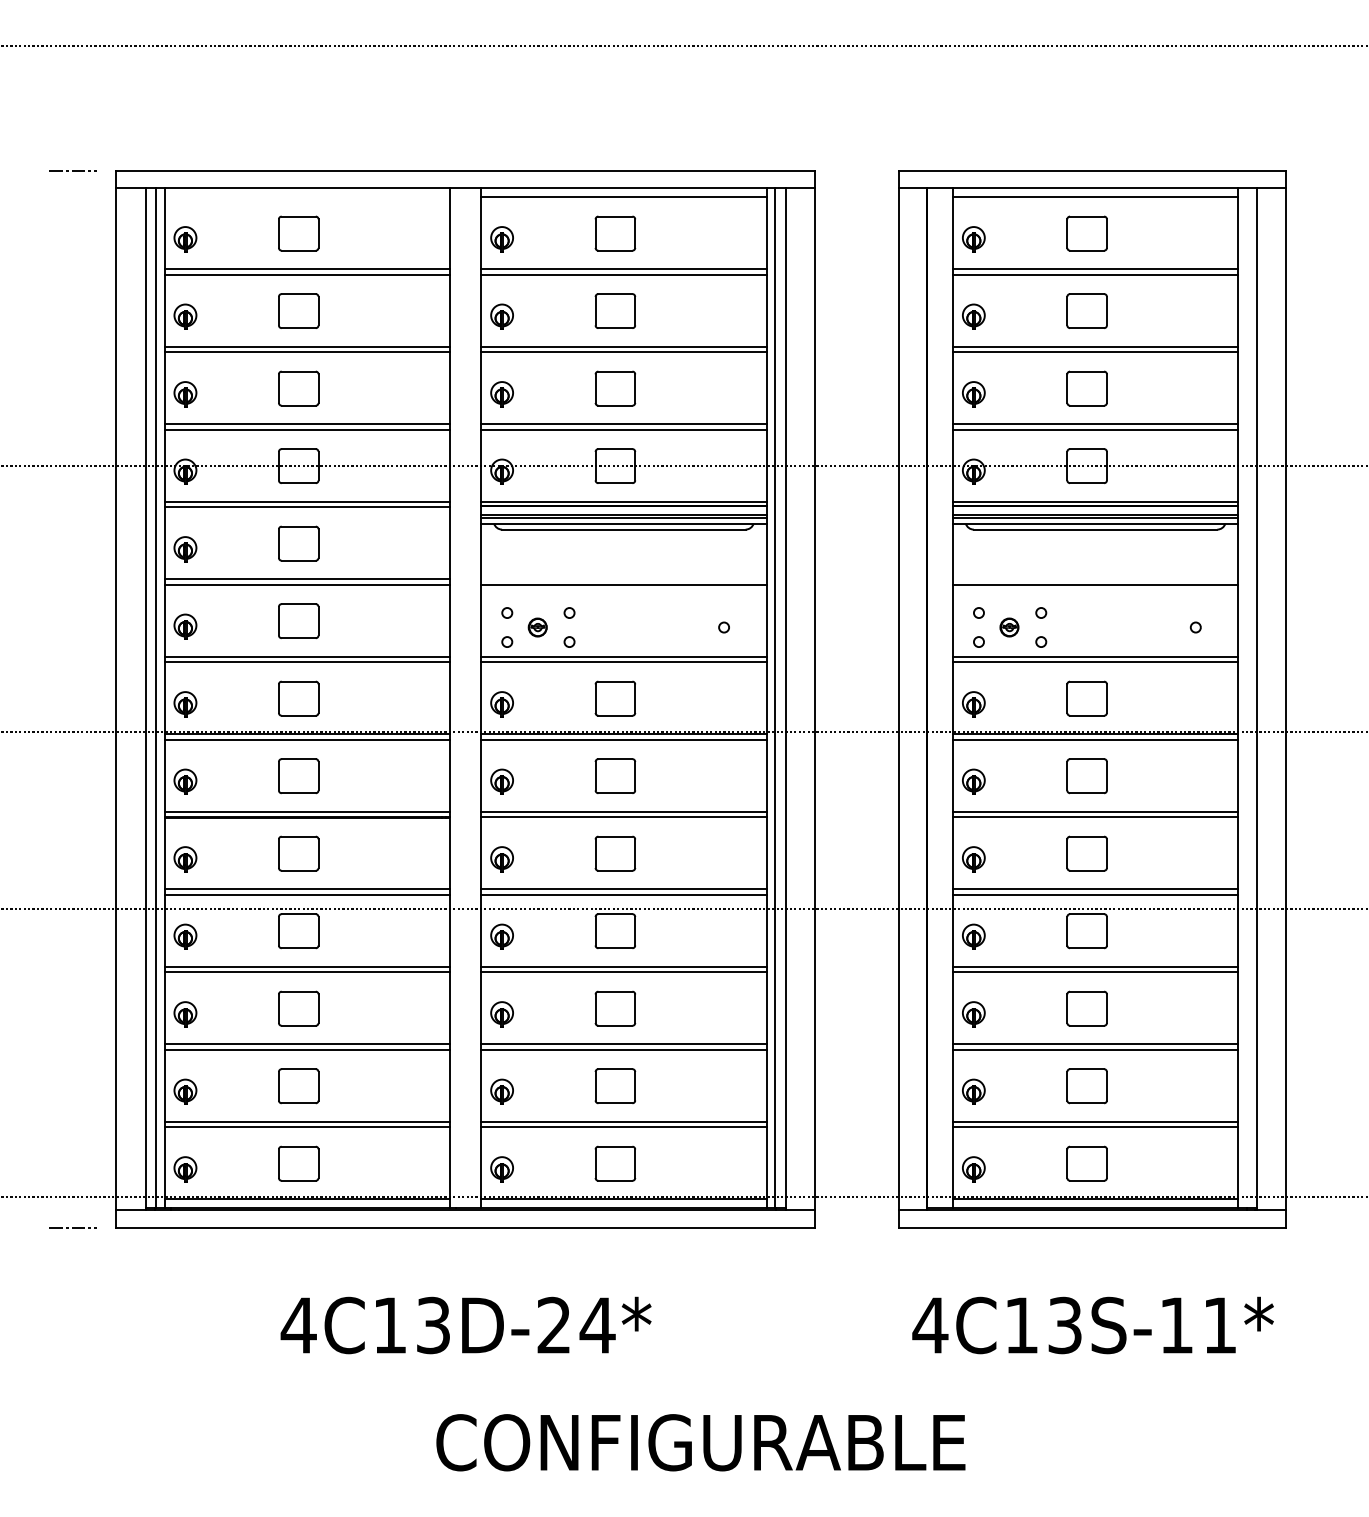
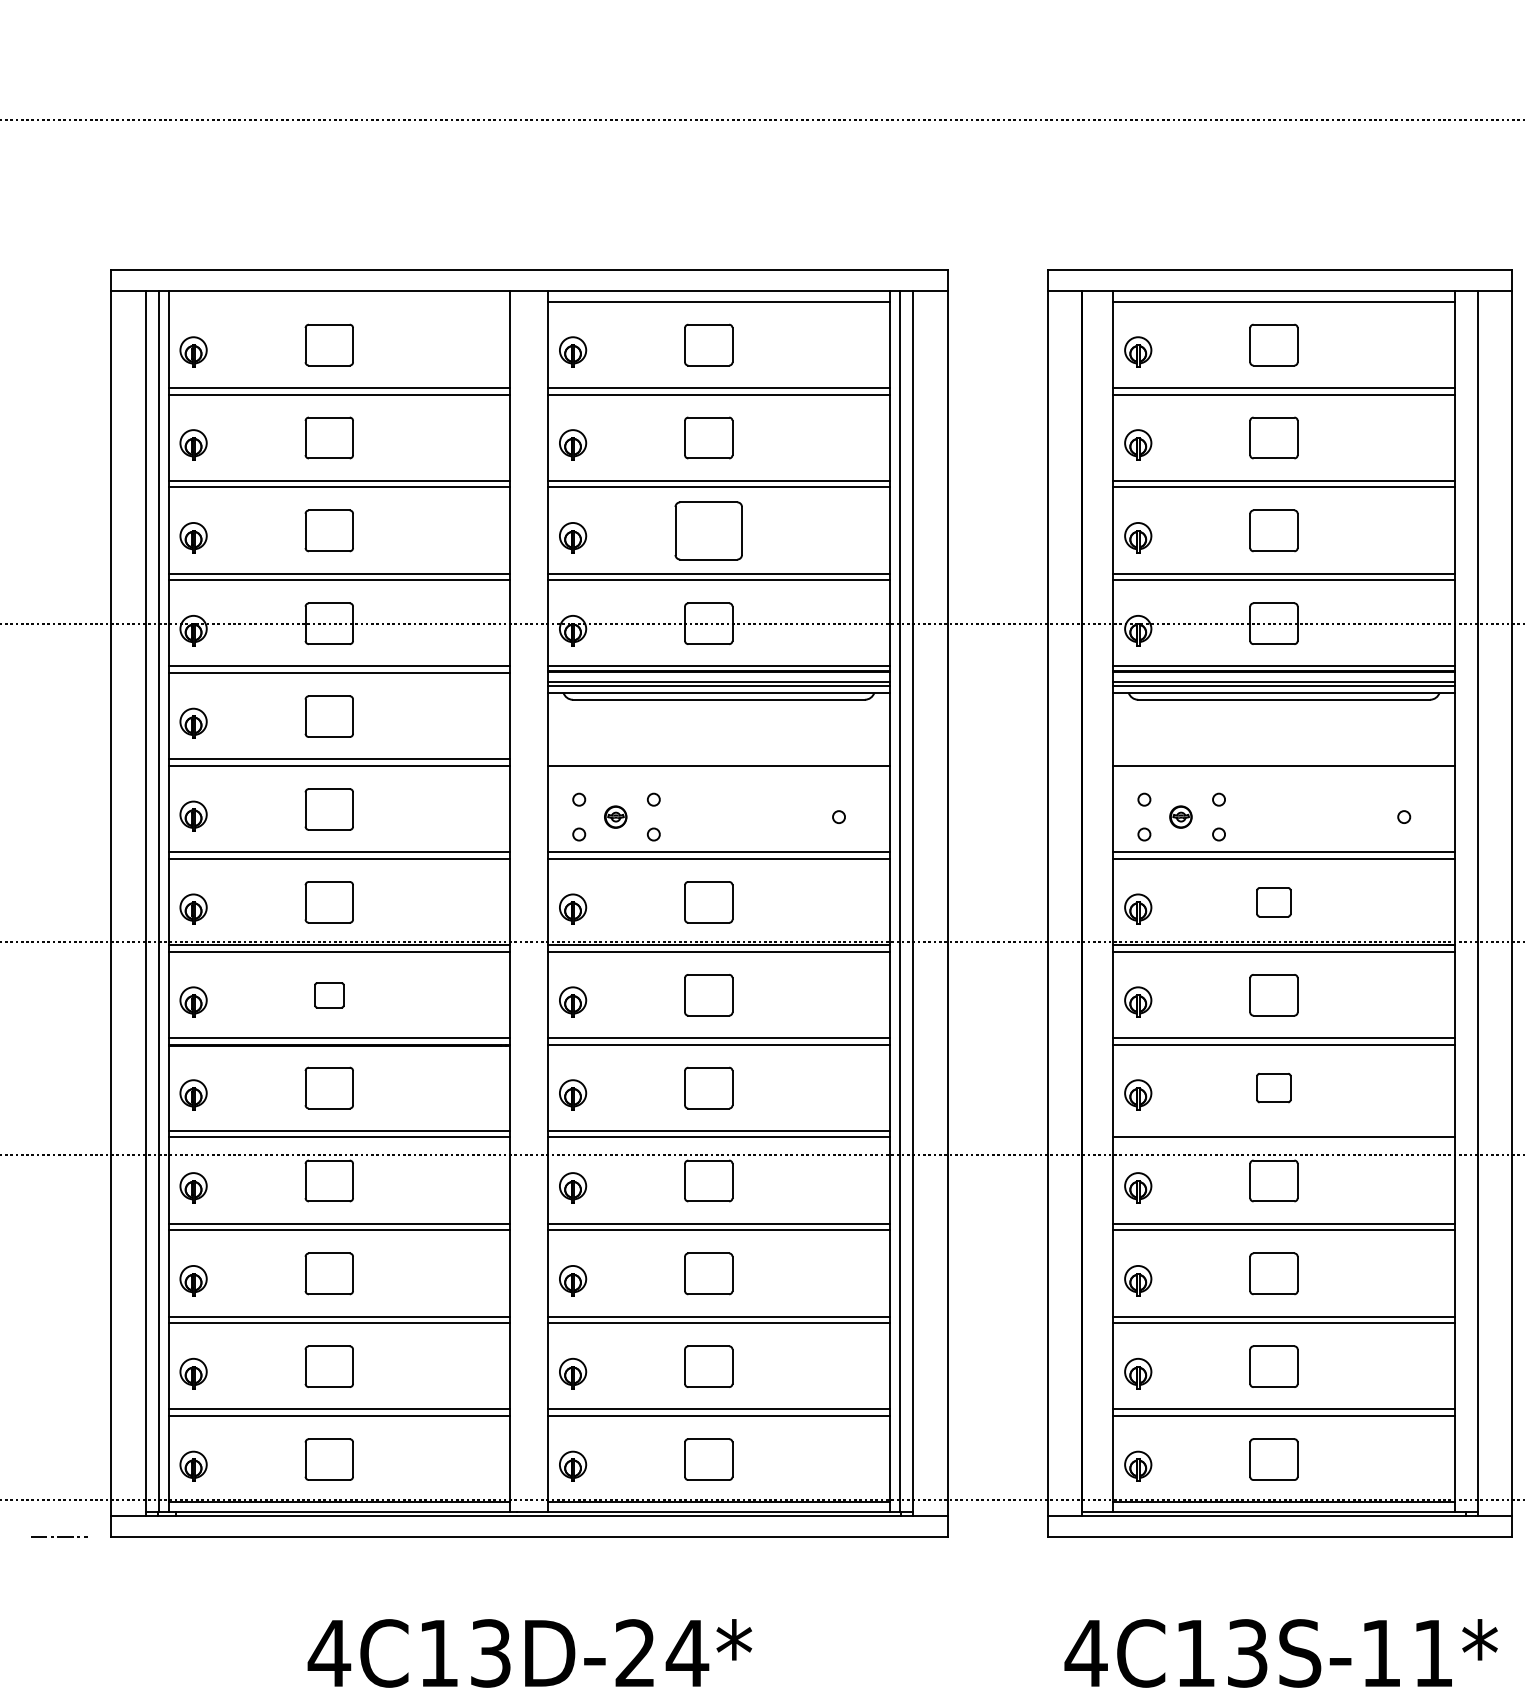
line: (73, 170) -> (59, 269), removed
part: (615, 388) -> (708, 530), size x1.4
part: (1086, 698) -> (1273, 902), size x0.7
part: (298, 776) -> (329, 995), size x0.6
part: (1086, 853) -> (1273, 1087), size x0.7
line: (1095, 889) -> (1284, 1131), removed

